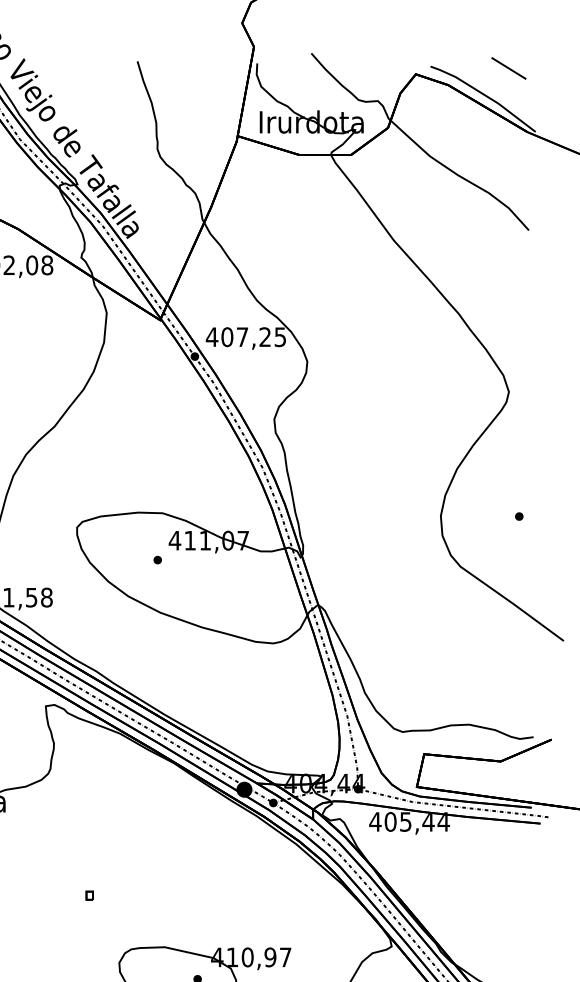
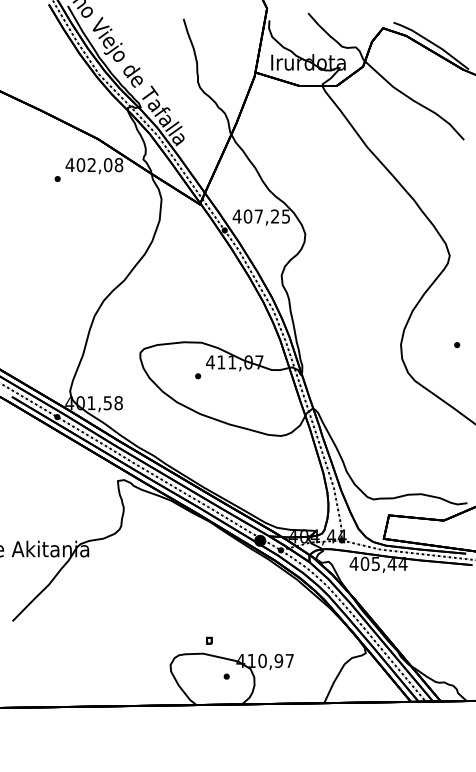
line: (508, 67) -> (449, 23), removed
part: (89, 895) -> (209, 640), moved

